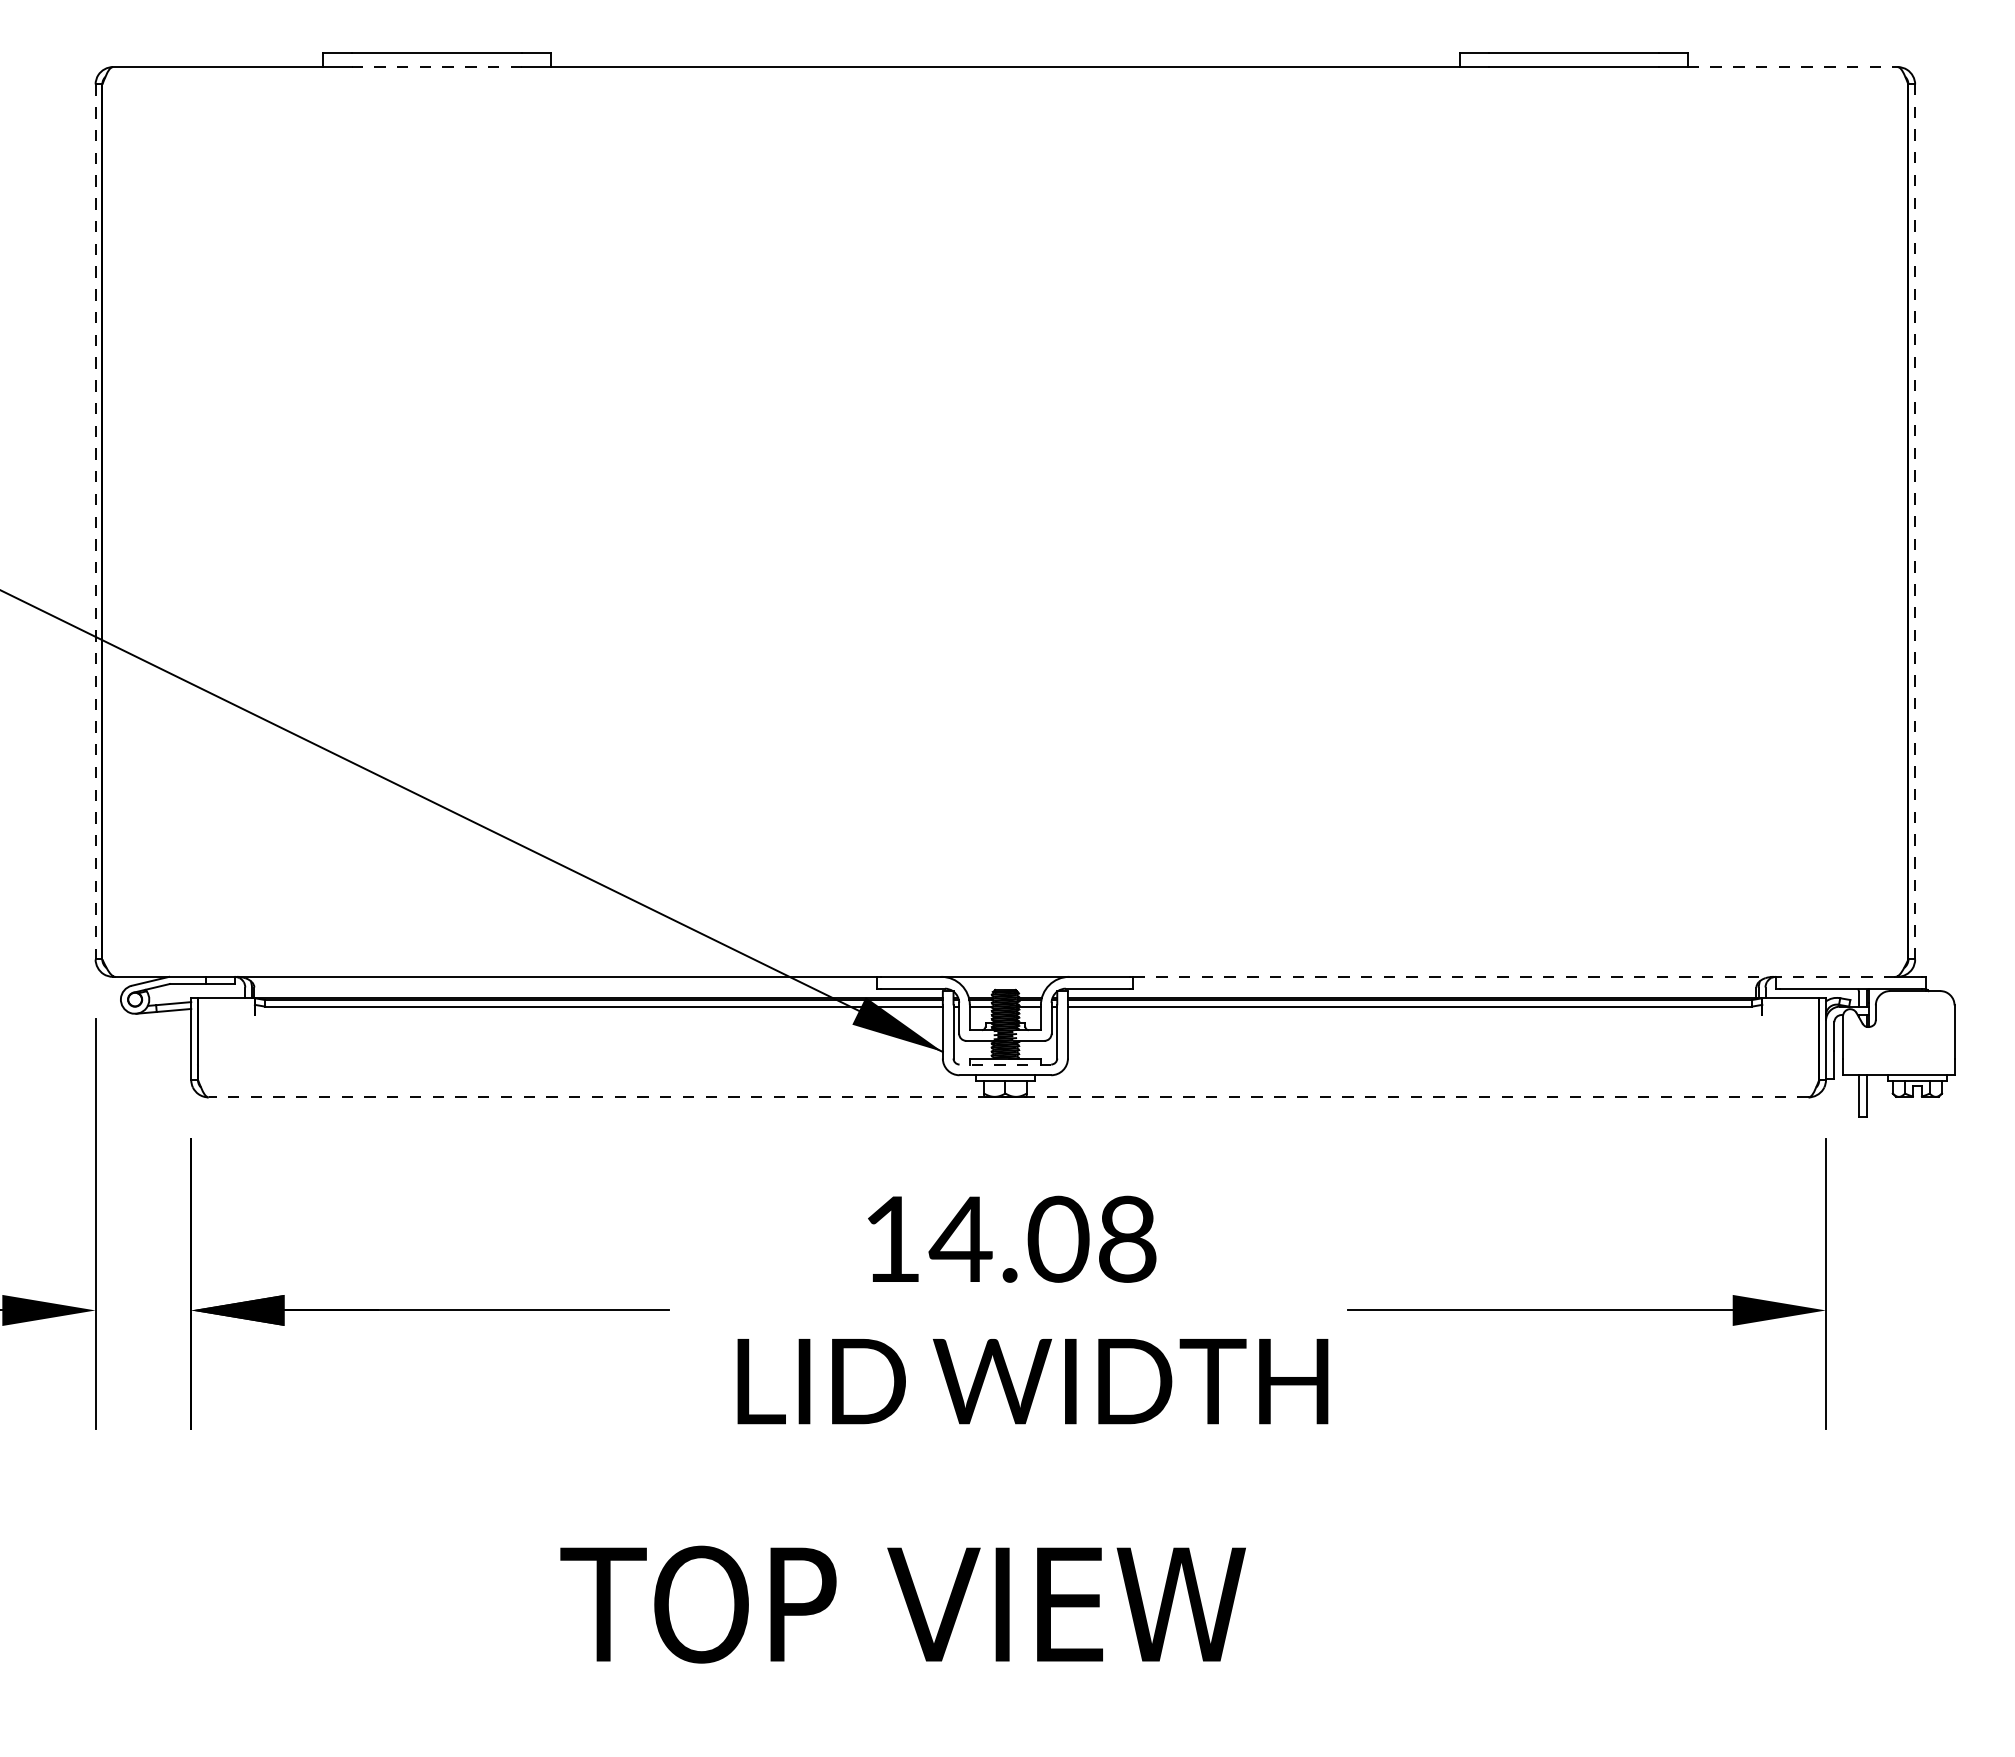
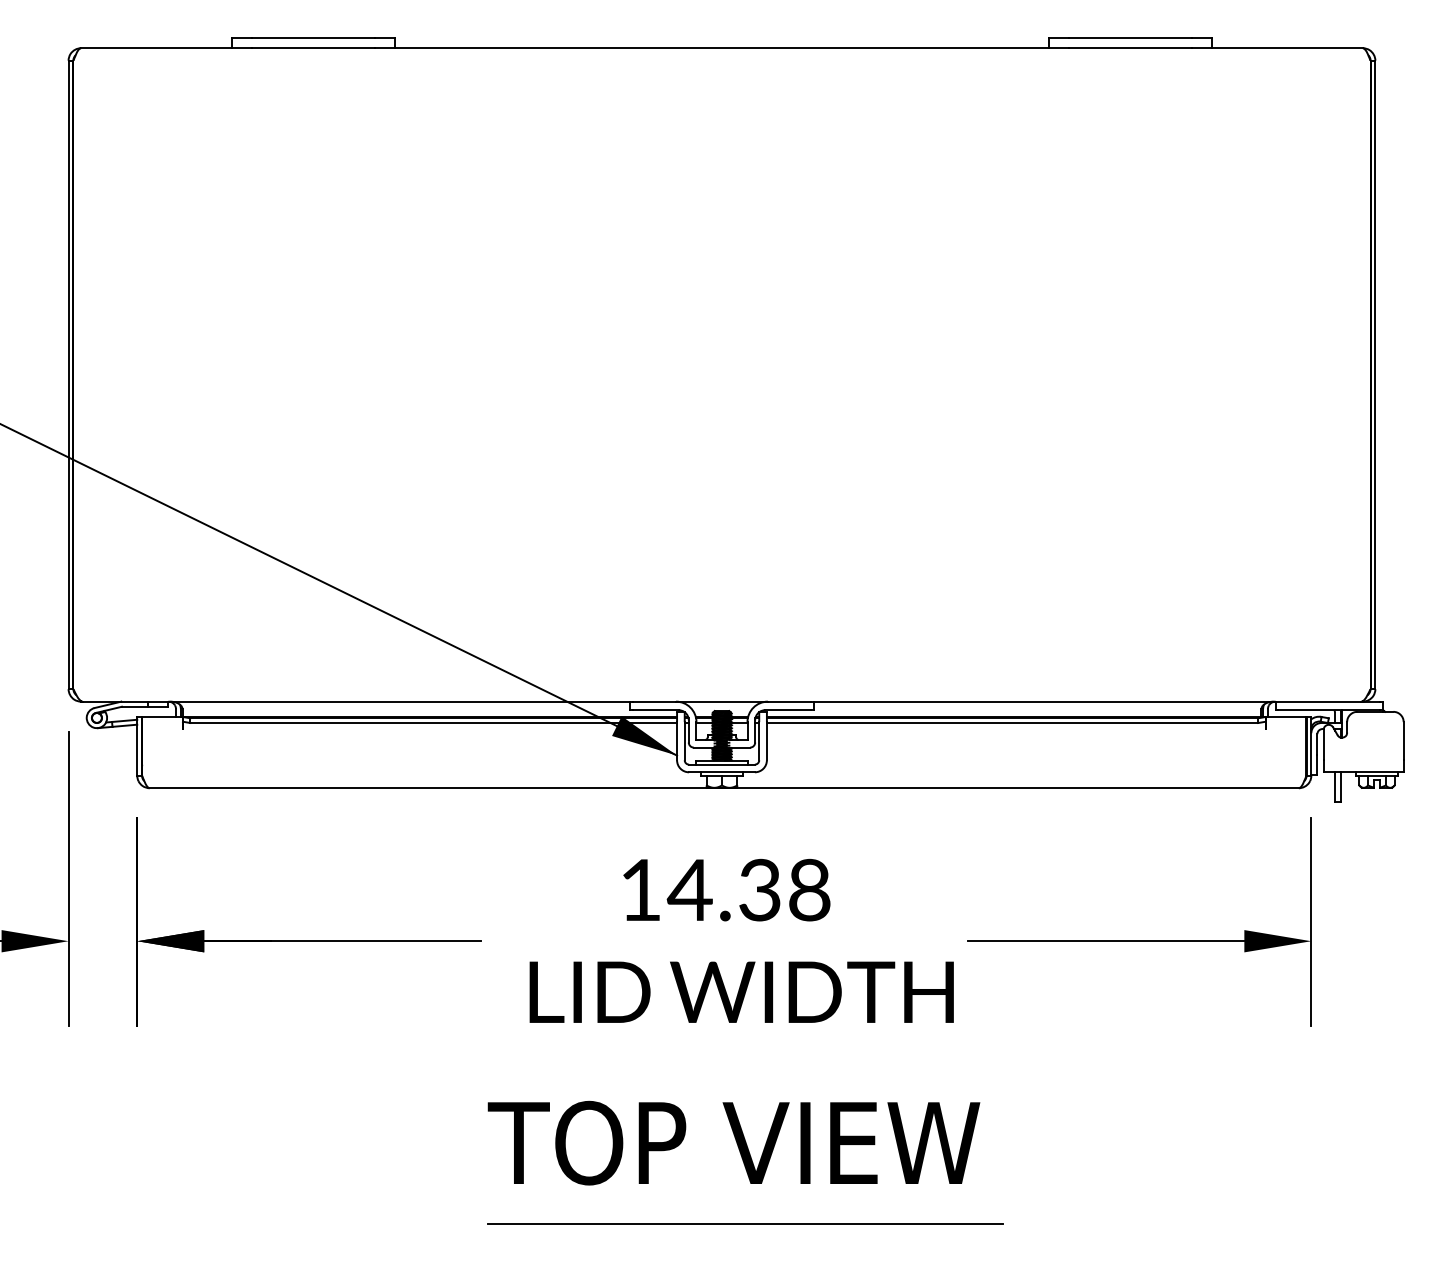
line: (437, 67) -> (314, 48), dashed -> solid
line: (1793, 67) -> (1288, 48), dashed -> solid
line: (95, 521) -> (68, 374), dashed -> solid
line: (1915, 521) -> (1375, 374), dashed -> solid
line: (1513, 976) -> (1086, 701), dashed -> solid
line: (1005, 1064) -> (722, 764), dashed -> solid
line: (1008, 1097) -> (724, 788), dashed -> solid
text: (1058, 1238) -> (760, 889), 14.08 -> 14.38
text: (902, 1604) -> (733, 1143), moved
line: (1038, 1704) -> (745, 1224), added

